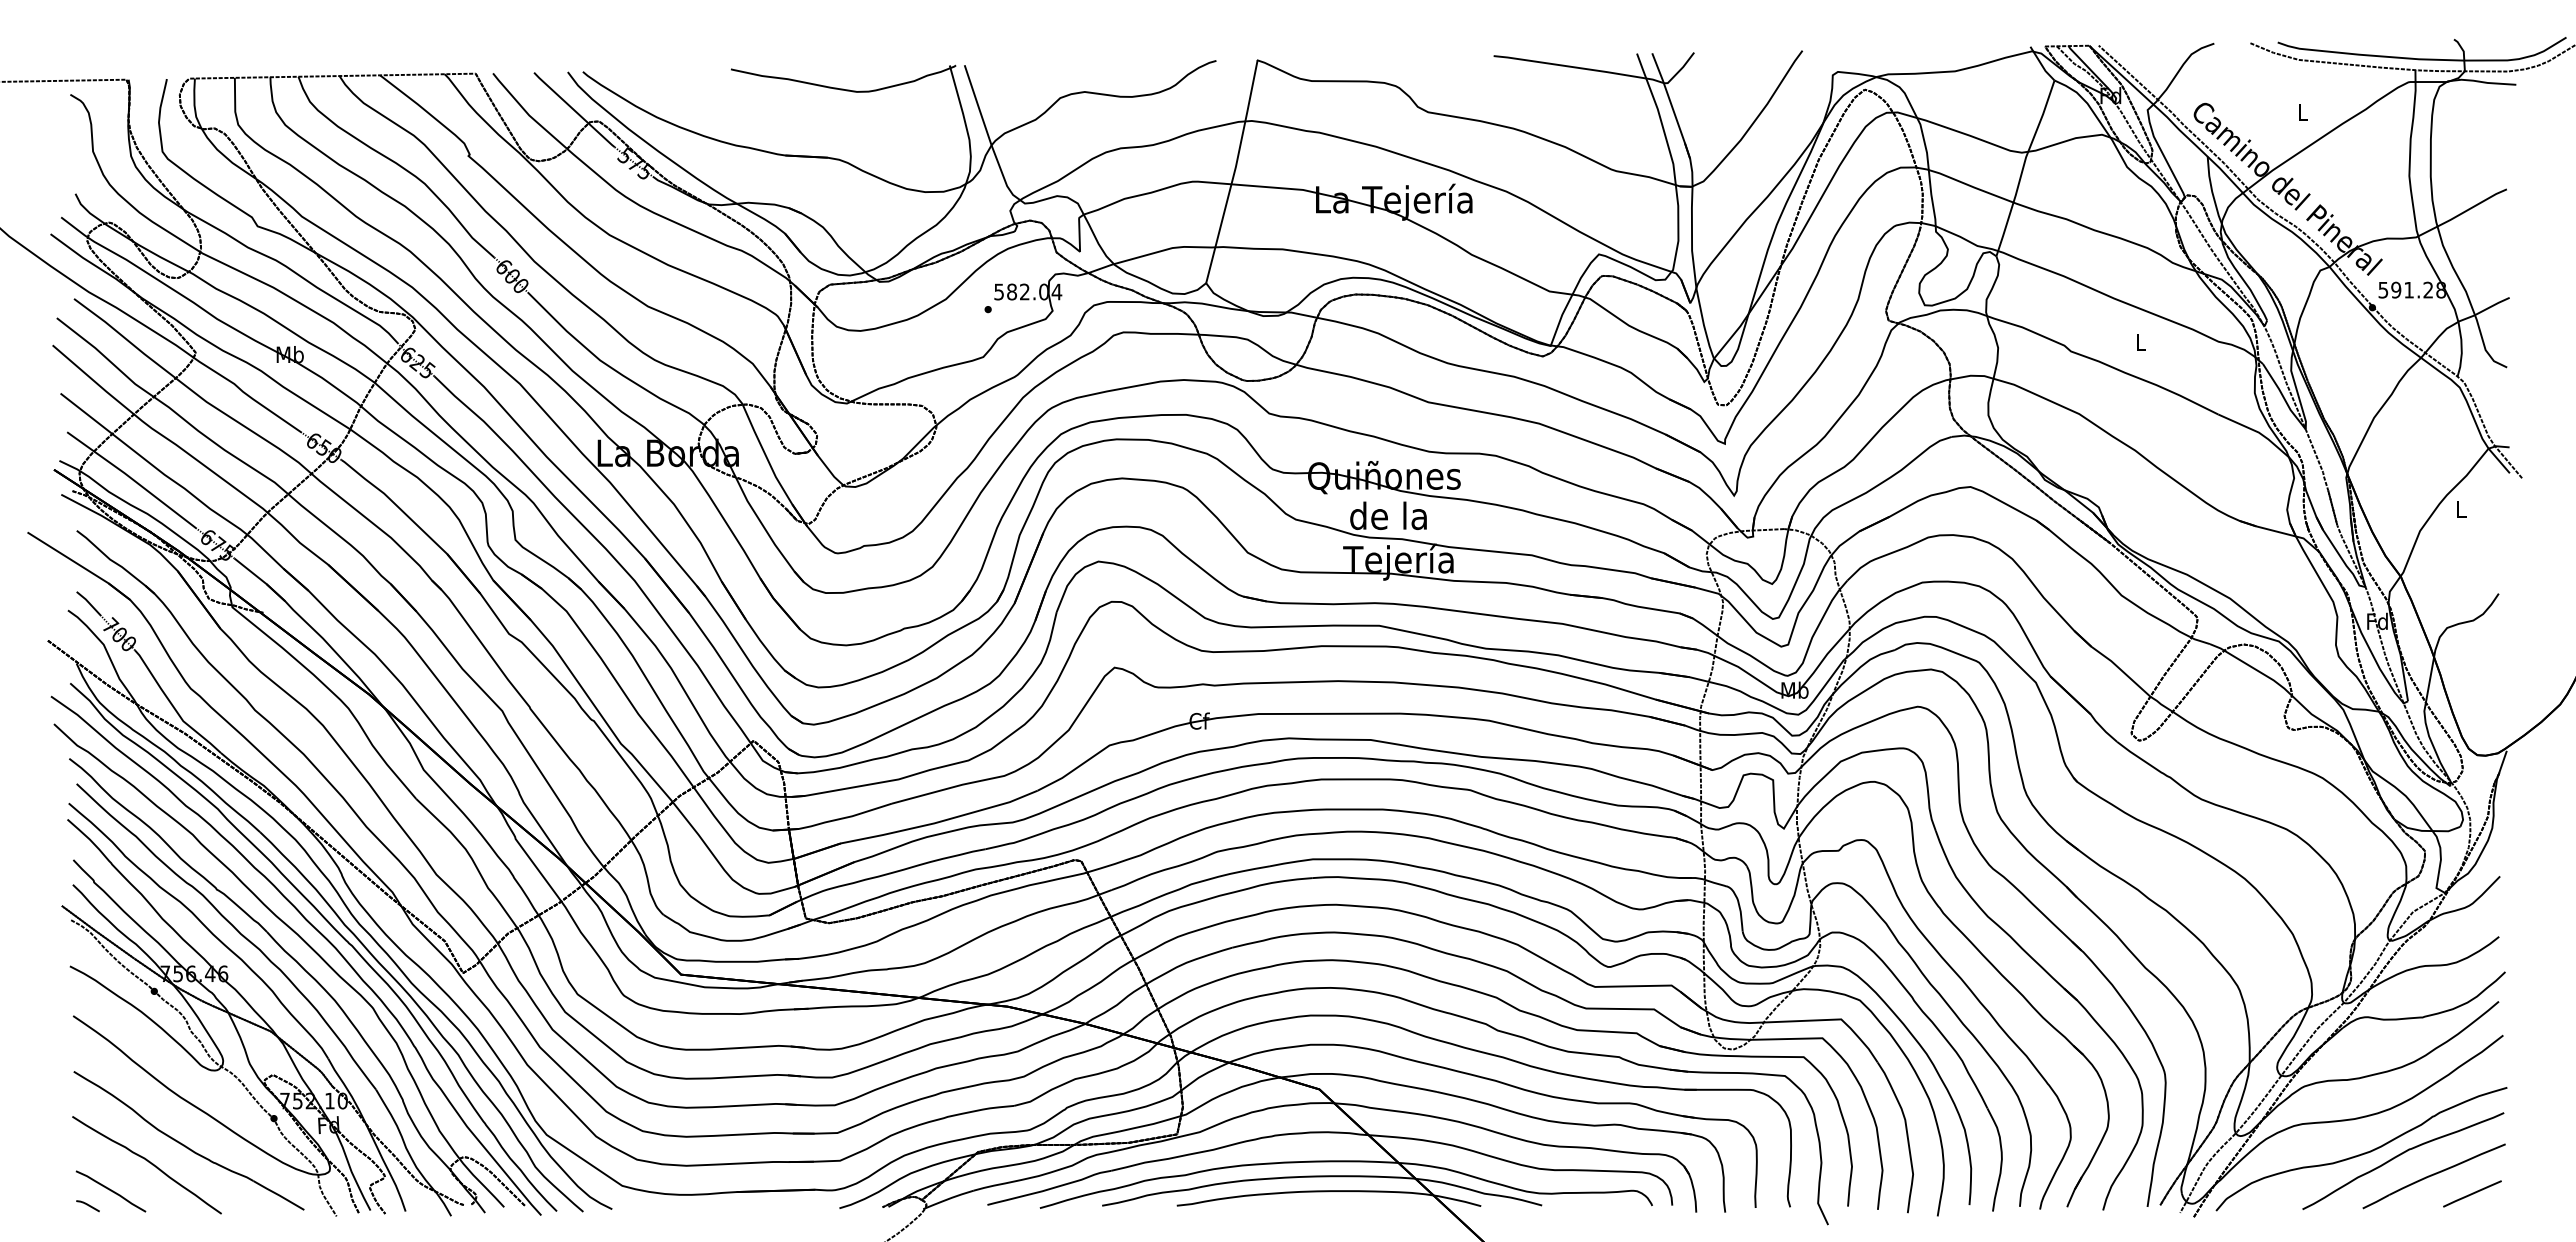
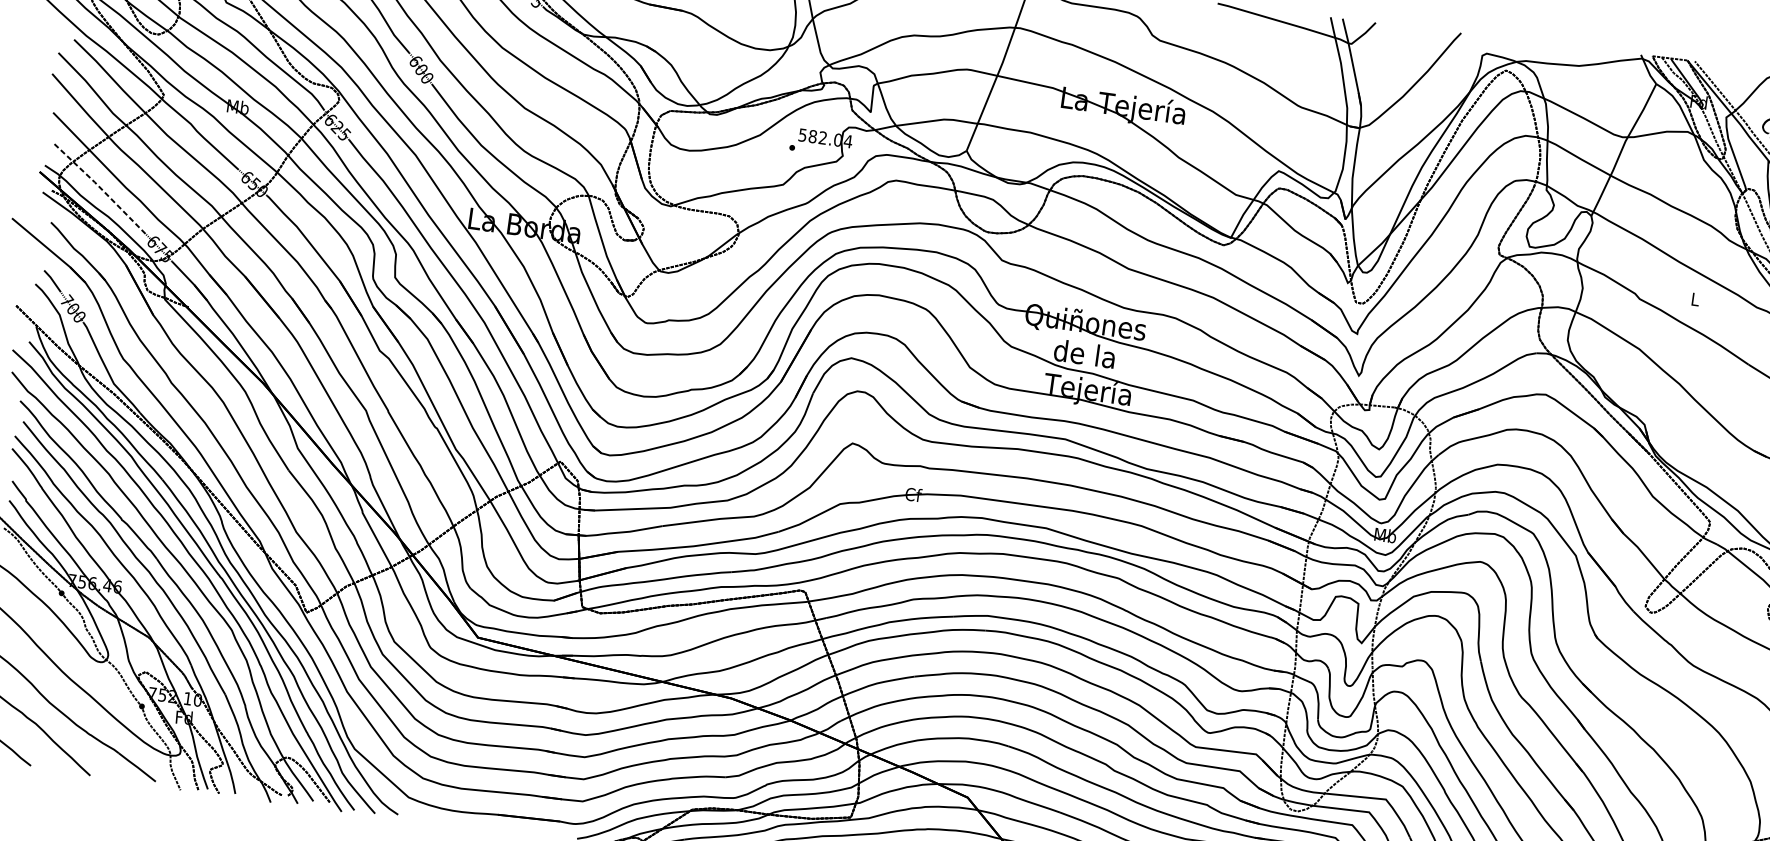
line: (132, 479) -> (100, 188), solid -> dashed

